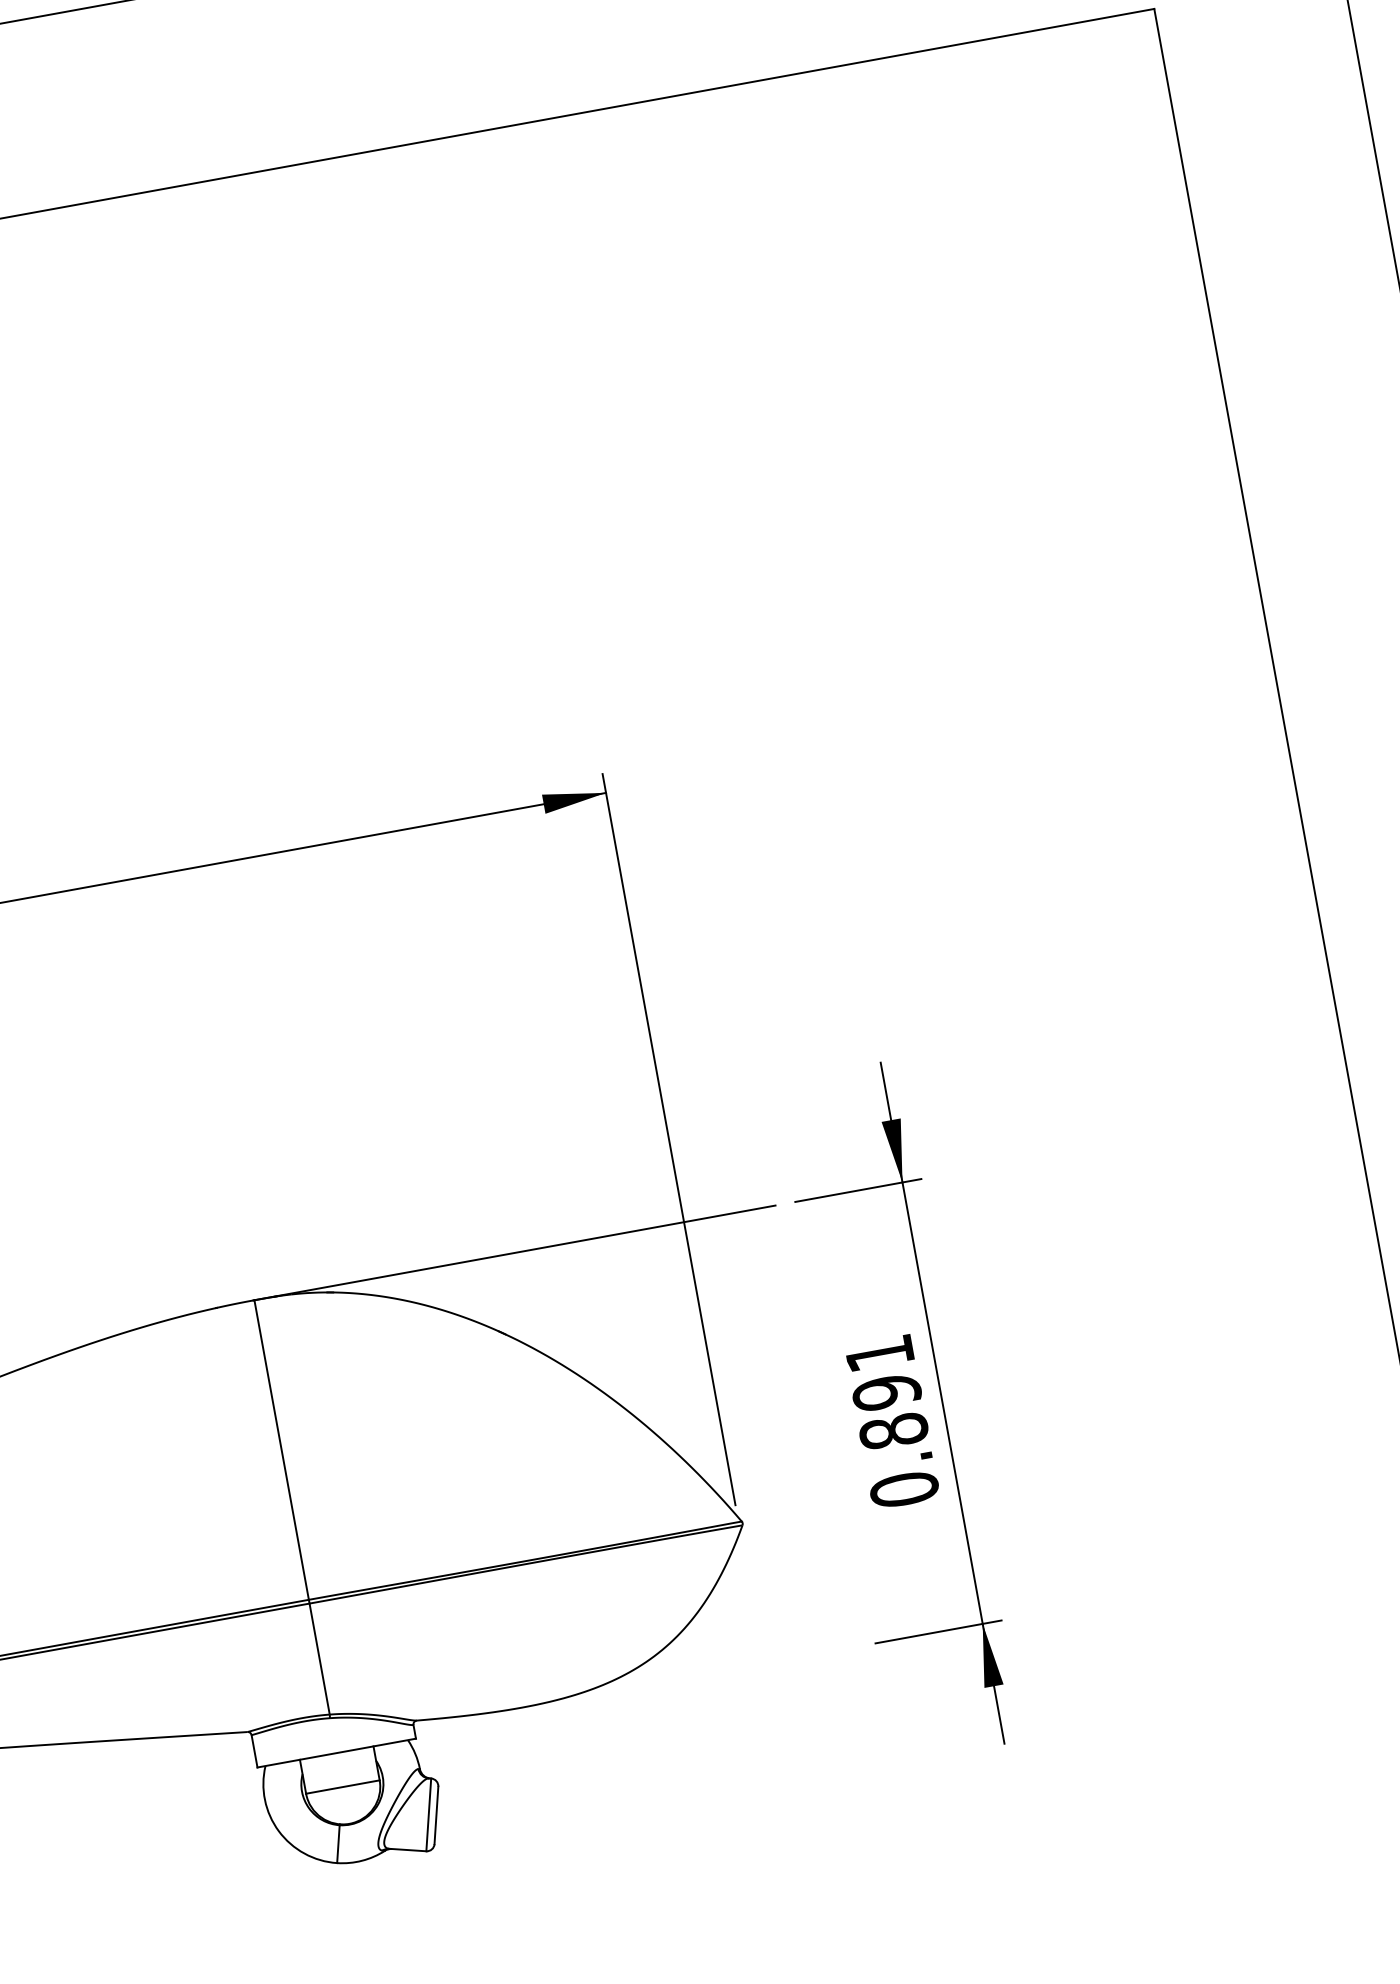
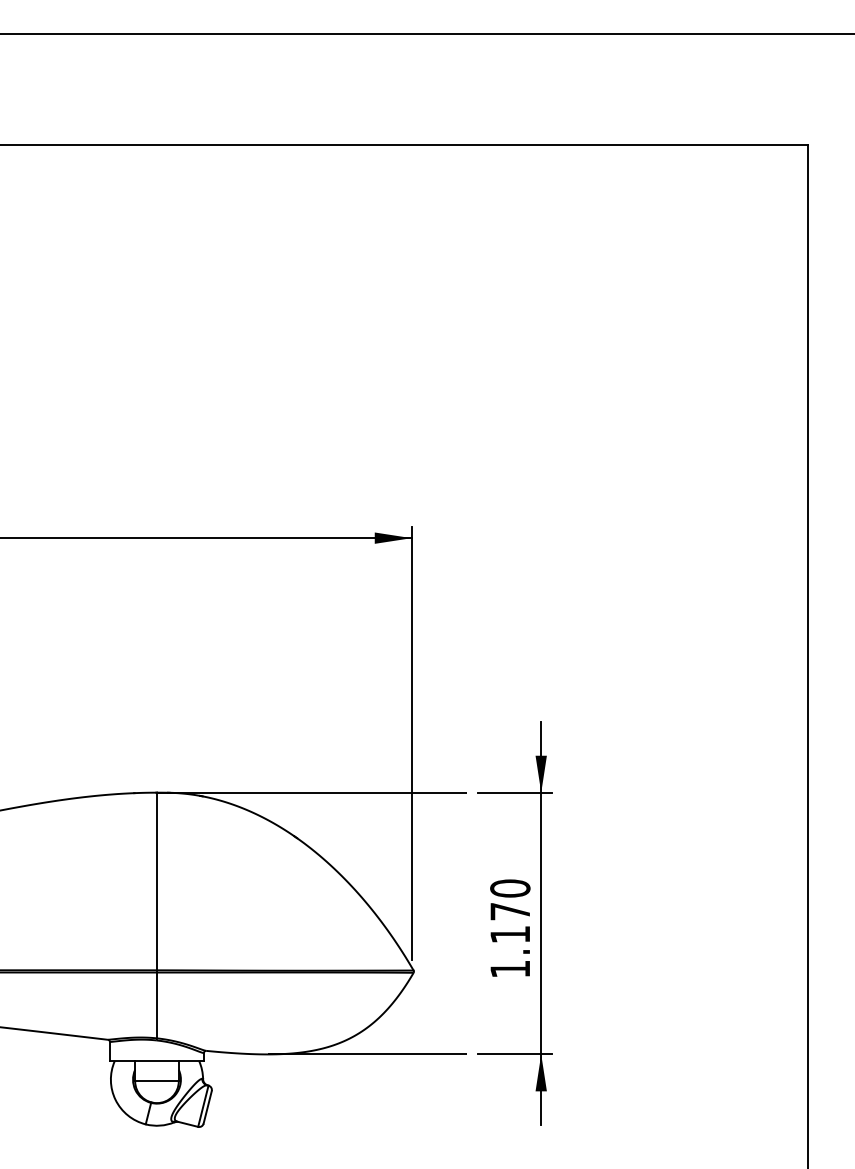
text: (892, 1420) -> (510, 928), 0.891 -> 1.170
line: (688, 1677) -> (366, 1054), added

